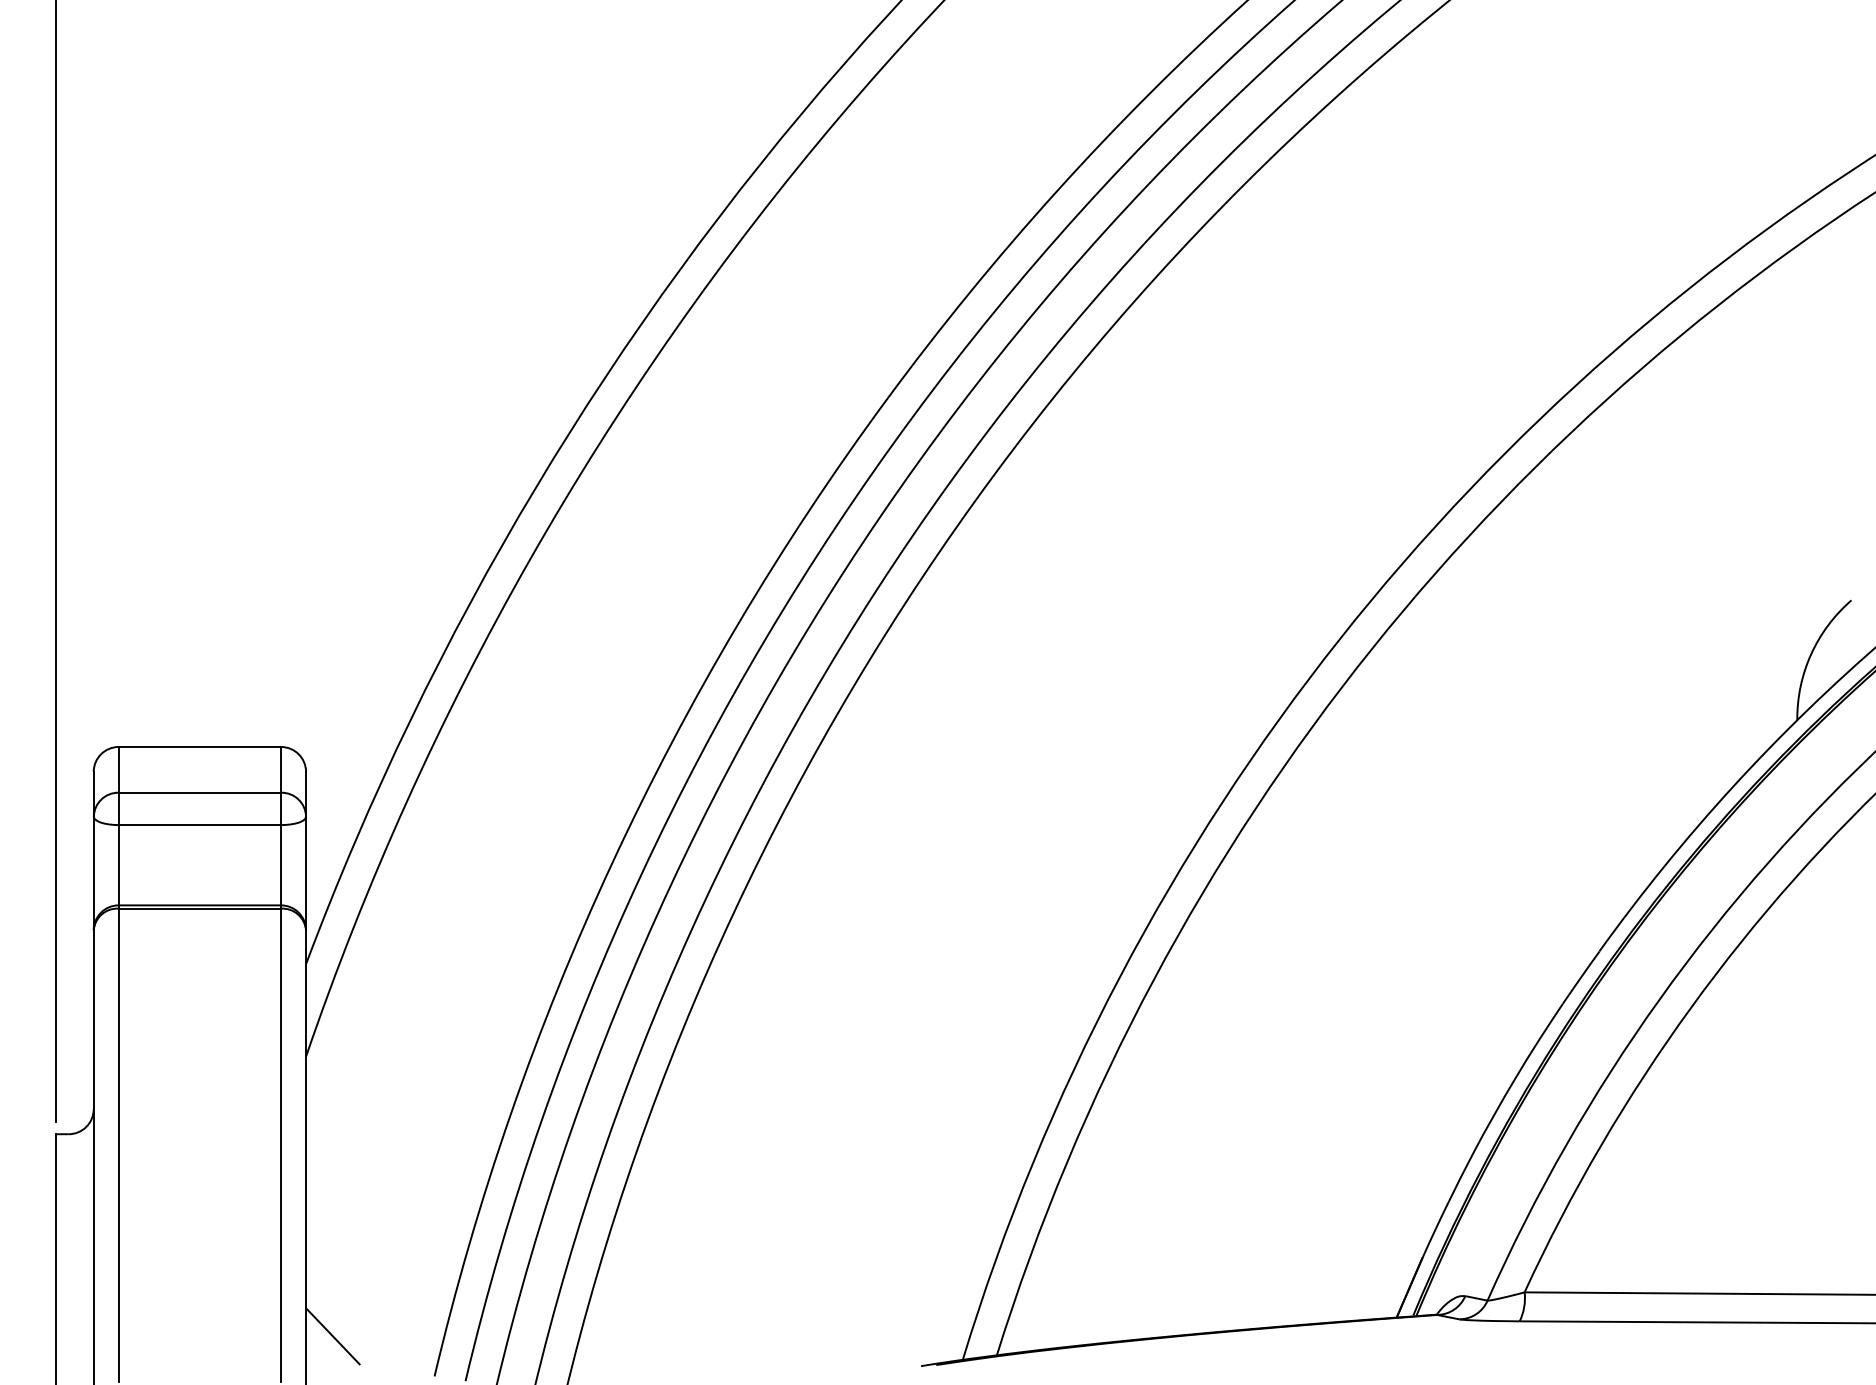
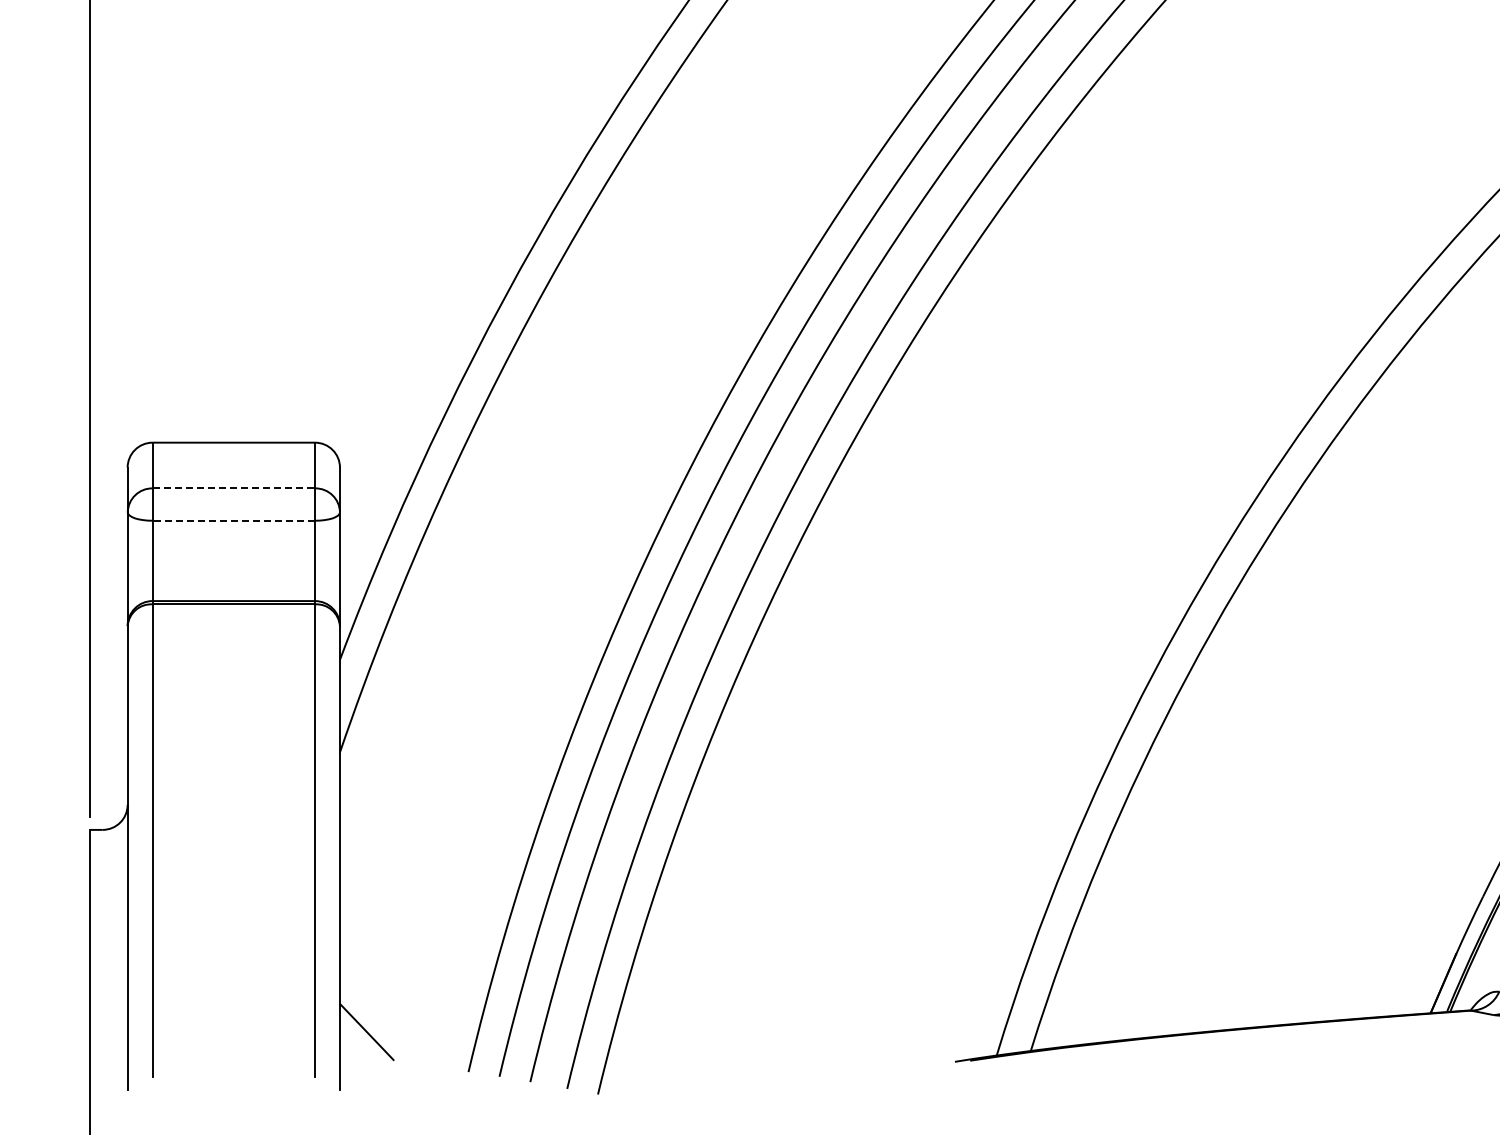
line: (200, 792) -> (234, 488), solid -> dashed
line: (199, 825) -> (233, 521), solid -> dashed

